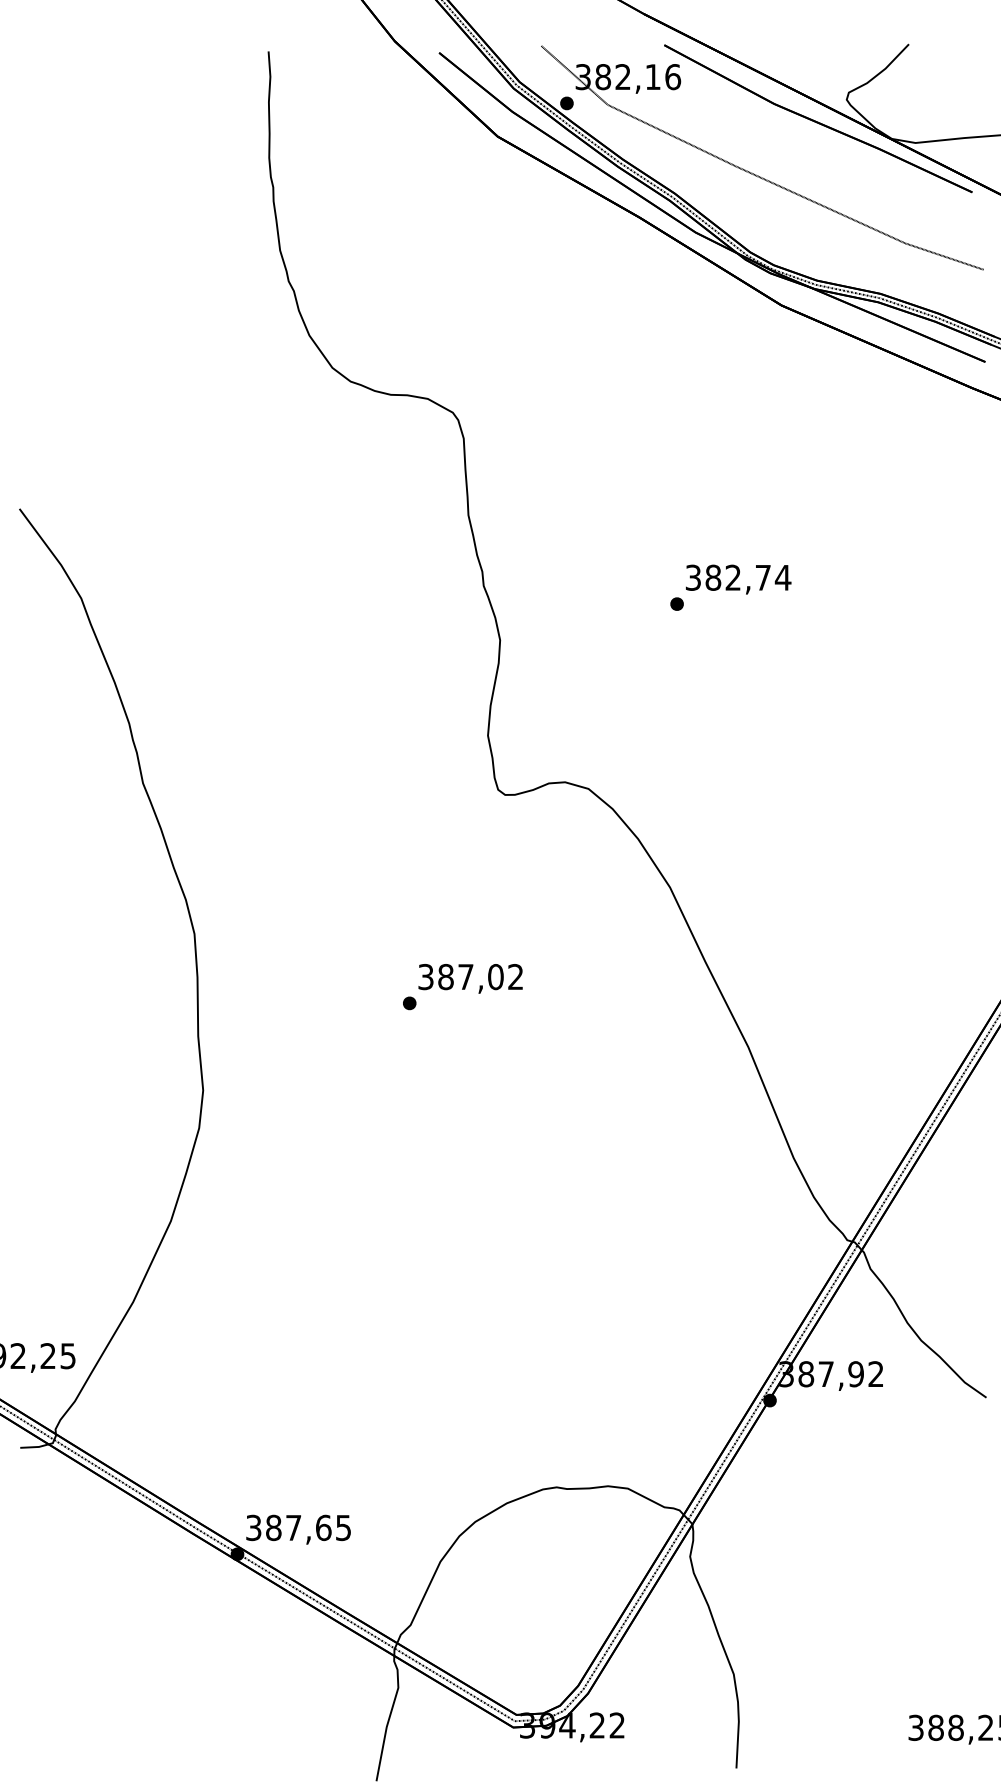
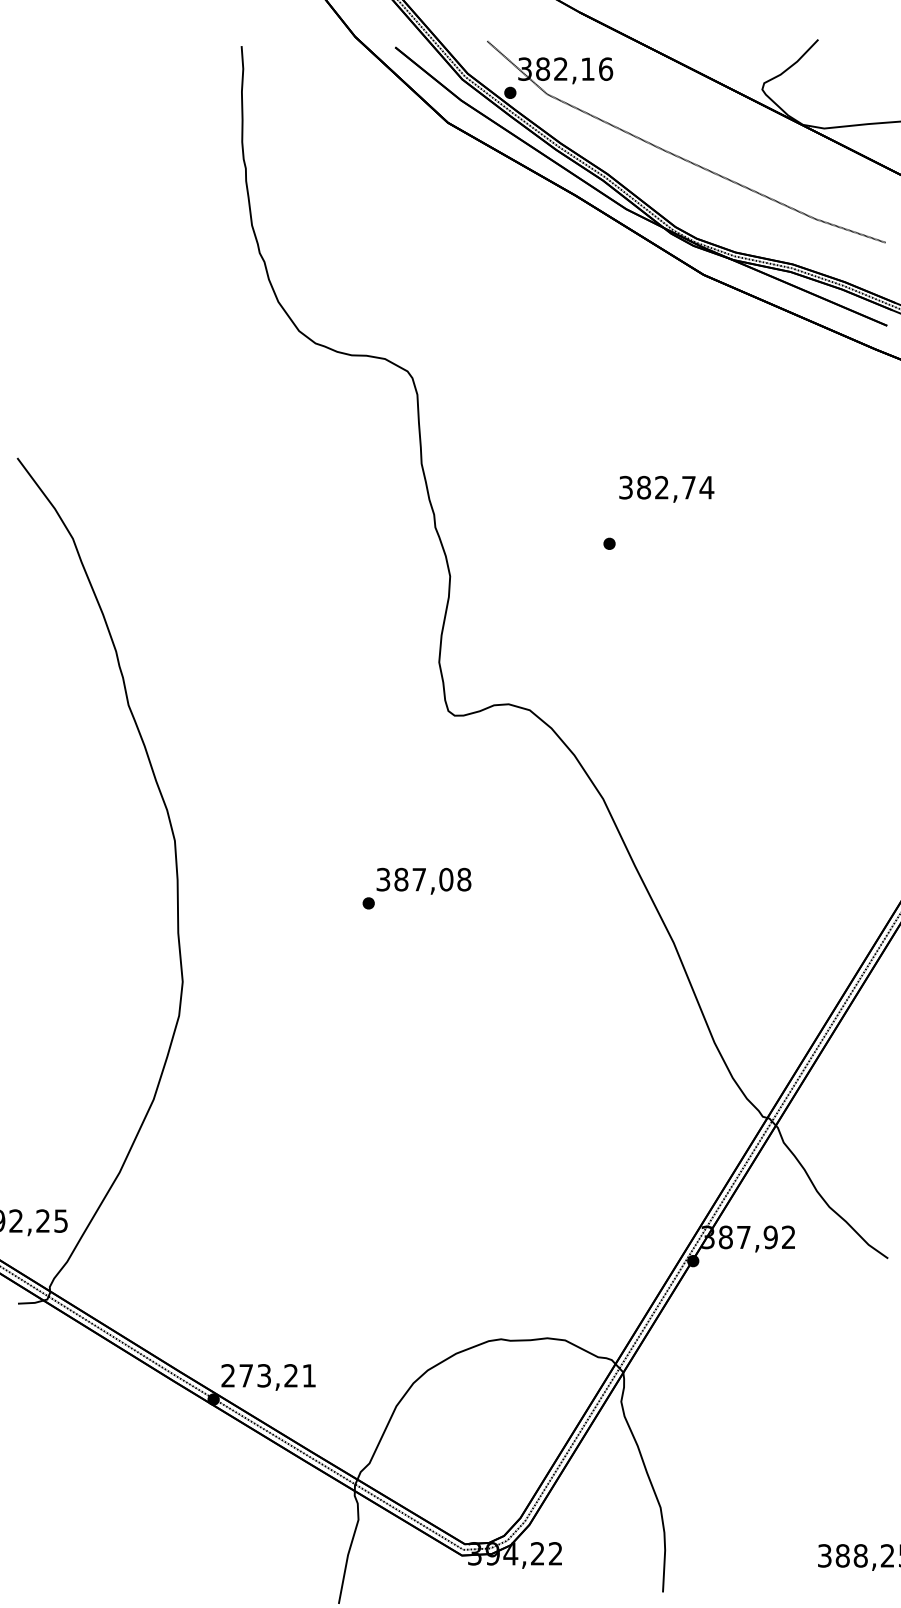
part: (818, 118) -> (736, 106), removed
text: (738, 579) -> (666, 489), moved
text: (515, 977) -> (464, 880), 387,02 -> 387,08
text: (298, 1527) -> (268, 1375), 387,65 -> 273,21

